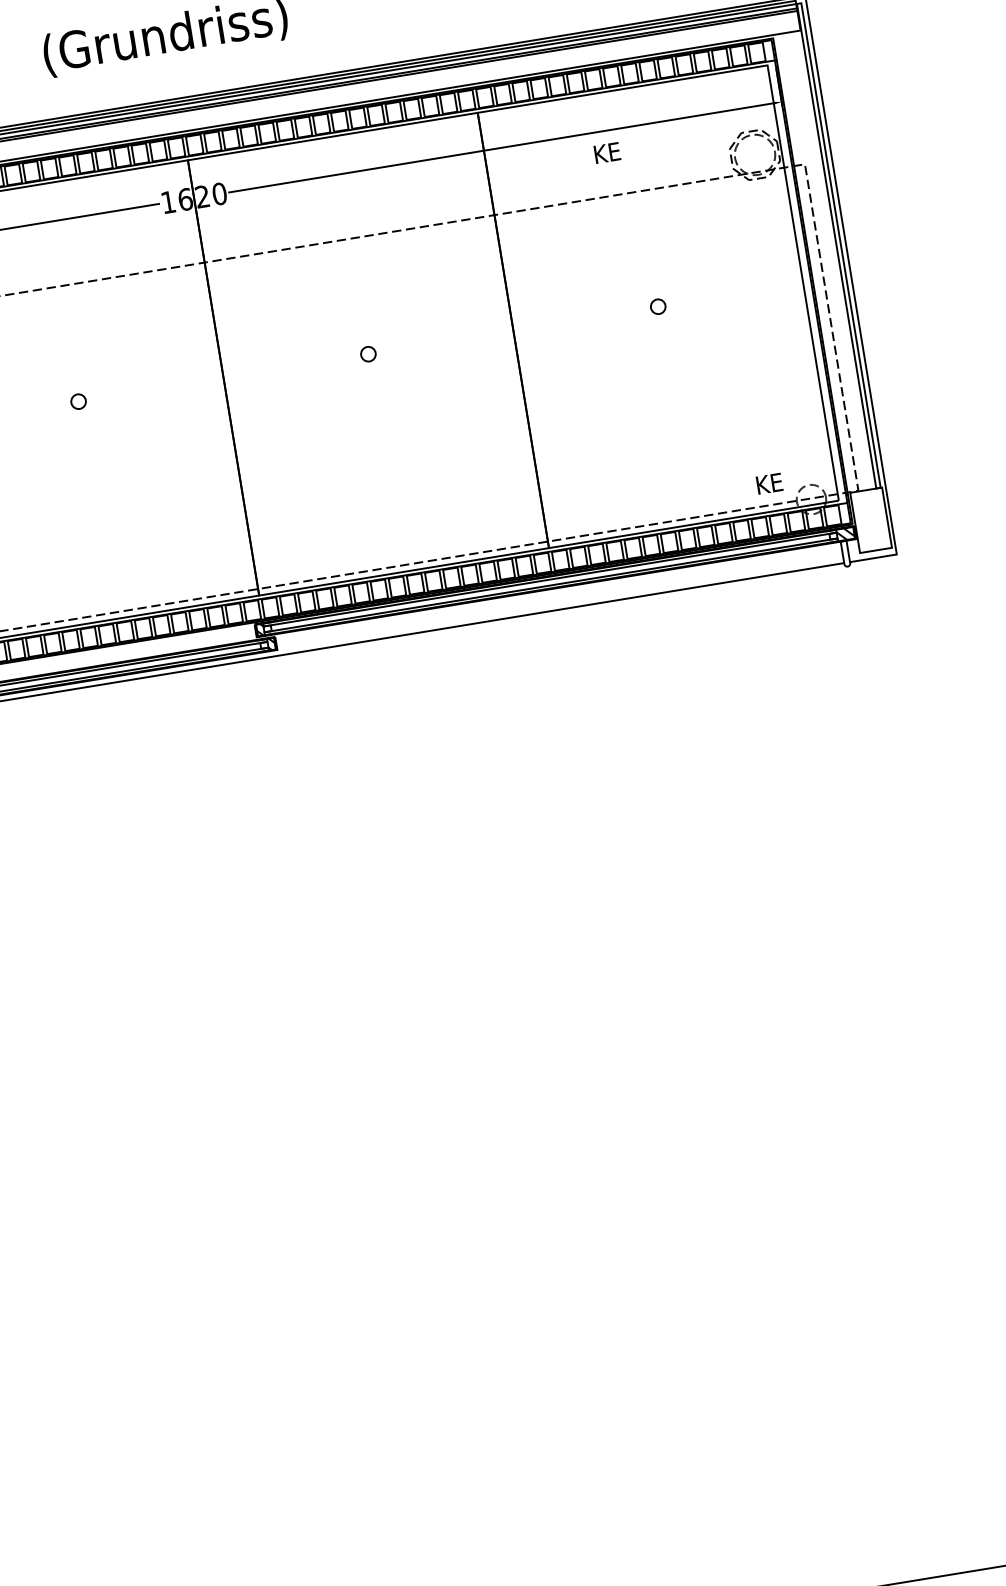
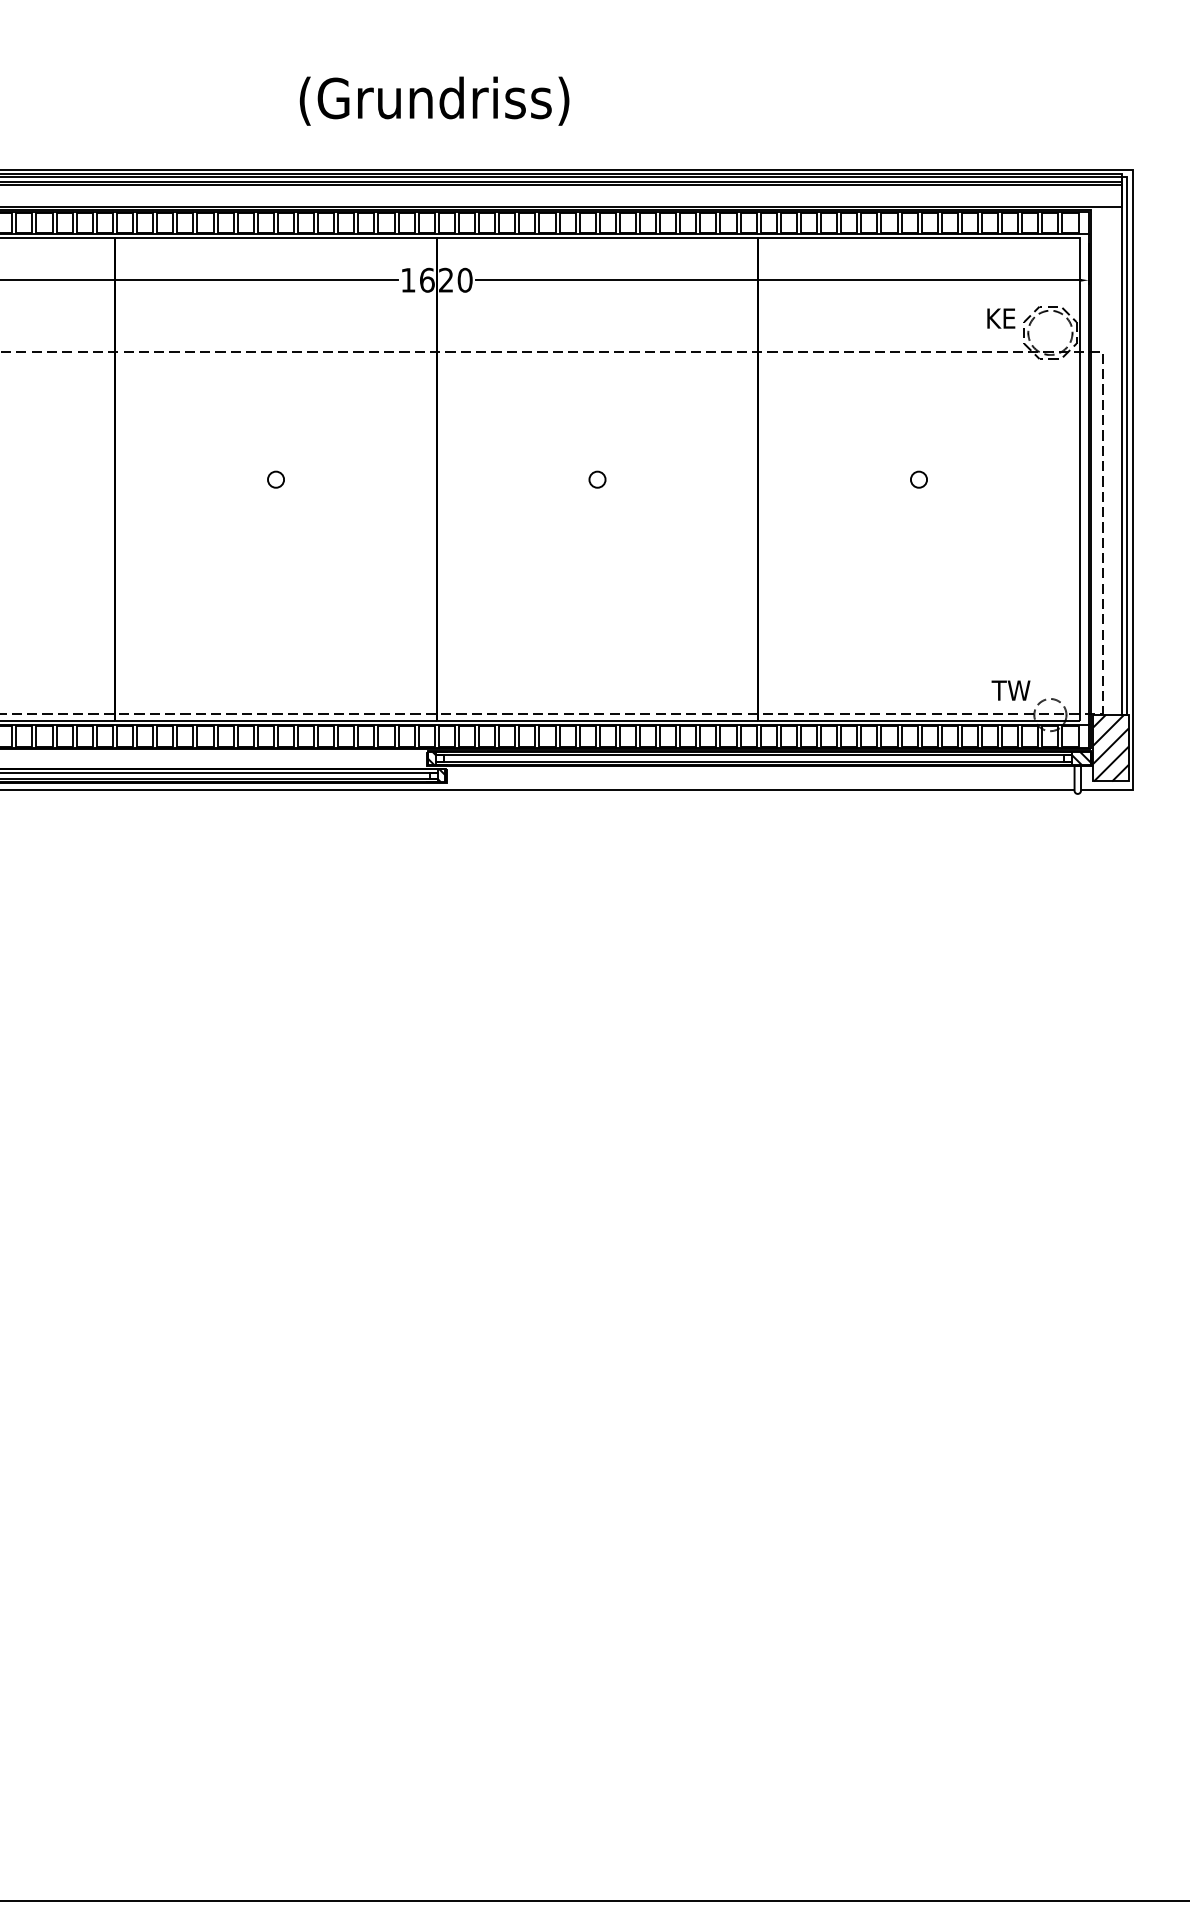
text: (607, 152) -> (1001, 318), moved
text: (771, 483) -> (1010, 690), KE -> TW
hatch: (870, 519) -> (1110, 747), added

